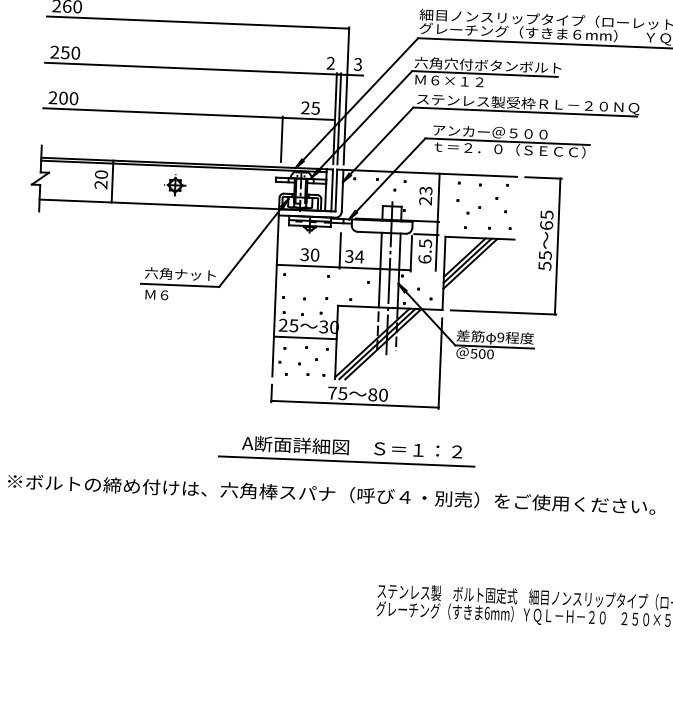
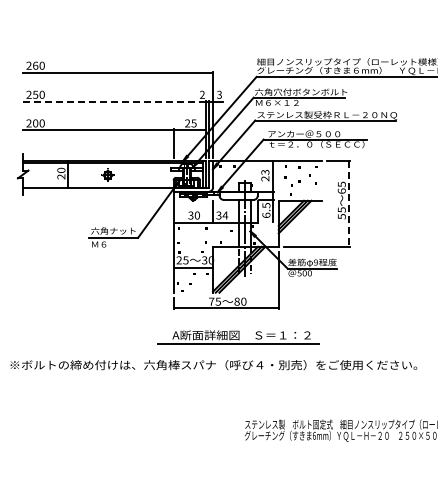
line: (190, 68) -> (114, 101), solid -> dashed
line: (557, 247) -> (349, 204), solid -> dashed
part: (347, 450) -> (238, 337), moved

